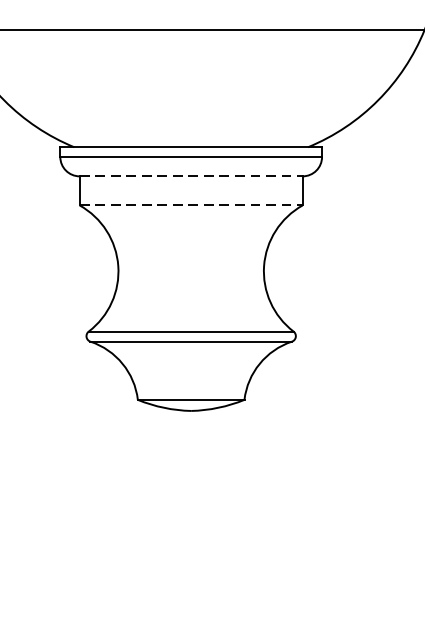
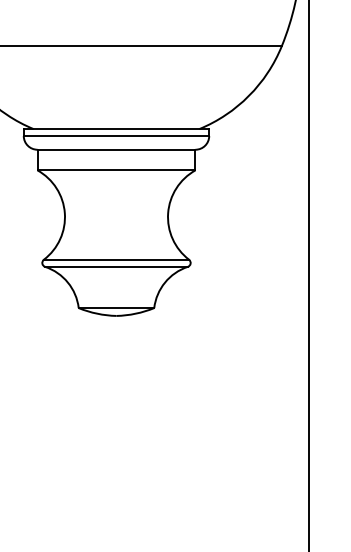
line: (191, 175) -> (116, 149), dashed -> solid
line: (191, 205) -> (116, 170), dashed -> solid

